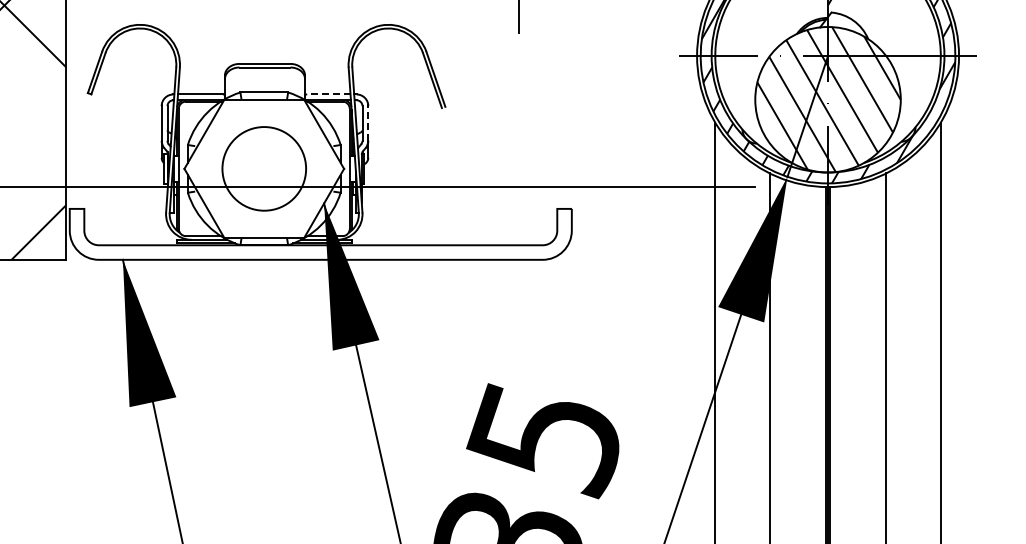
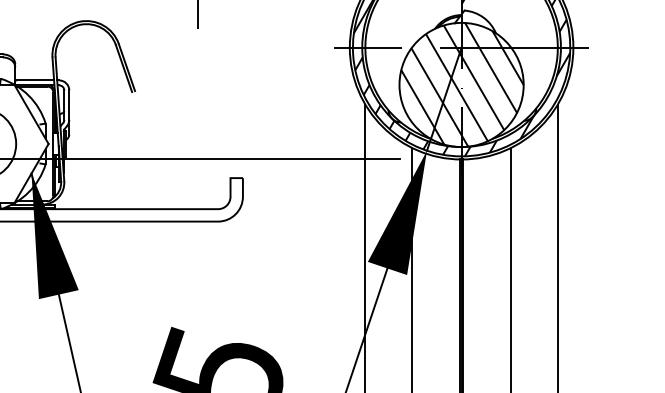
line: (328, 94) -> (35, 80), dashed -> solid
line: (368, 122) -> (69, 104), dashed -> solid

